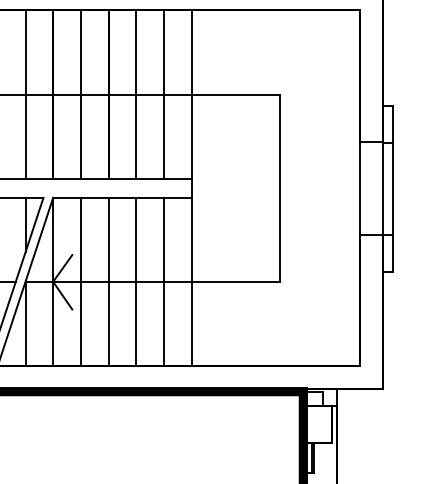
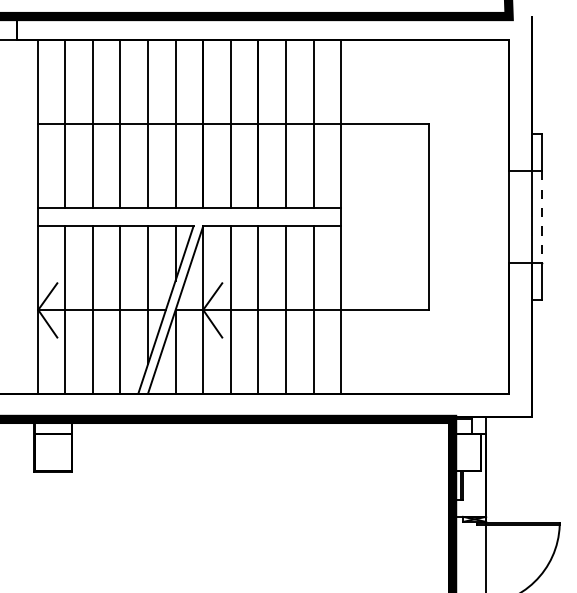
line: (392, 189) -> (541, 217), solid -> dashed

